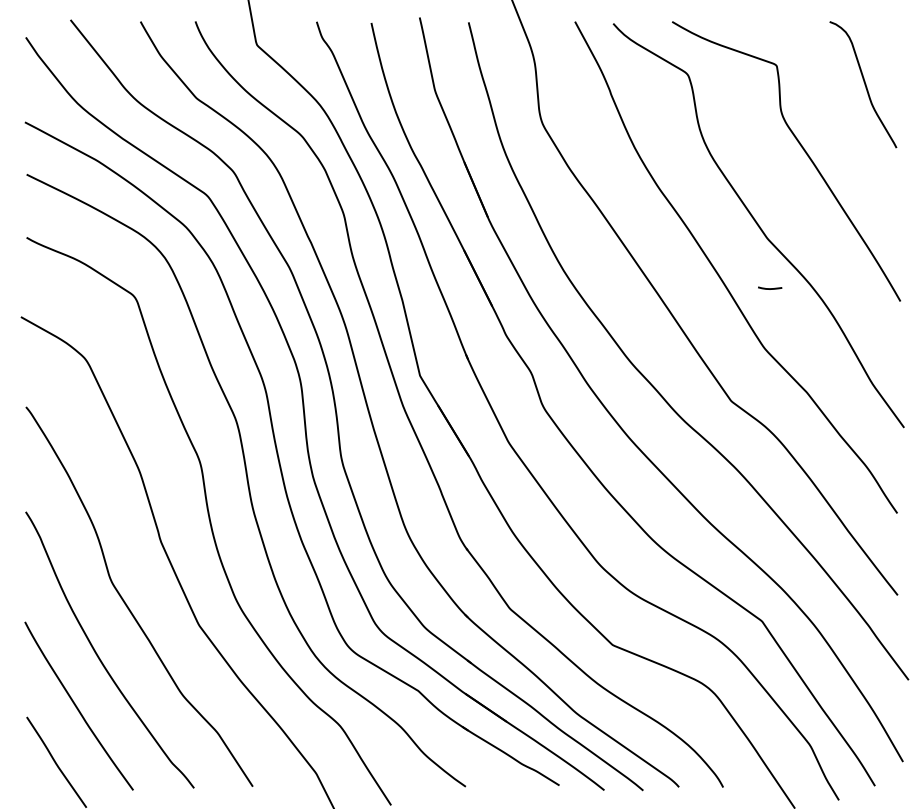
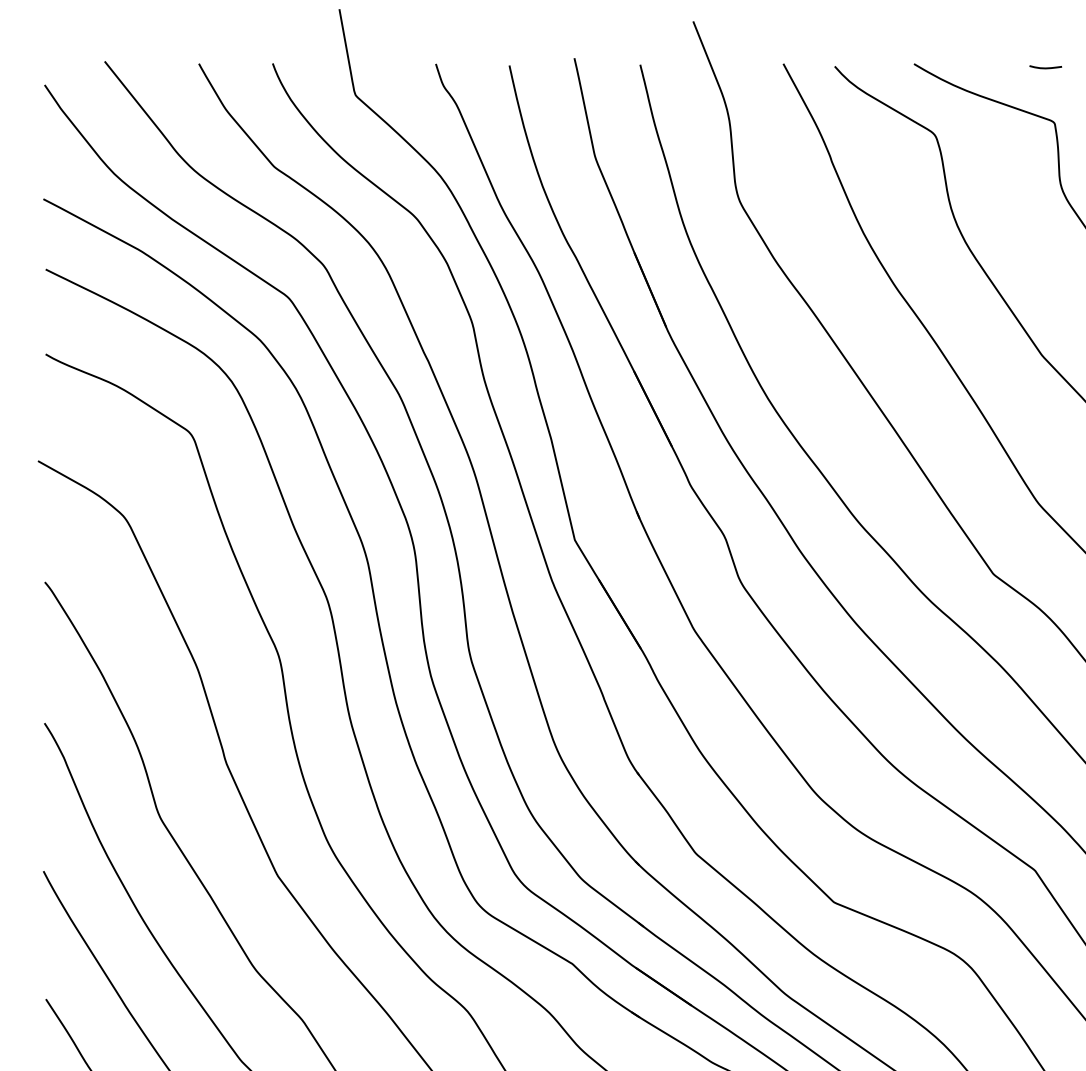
line: (770, 288) -> (1046, 67), moved

